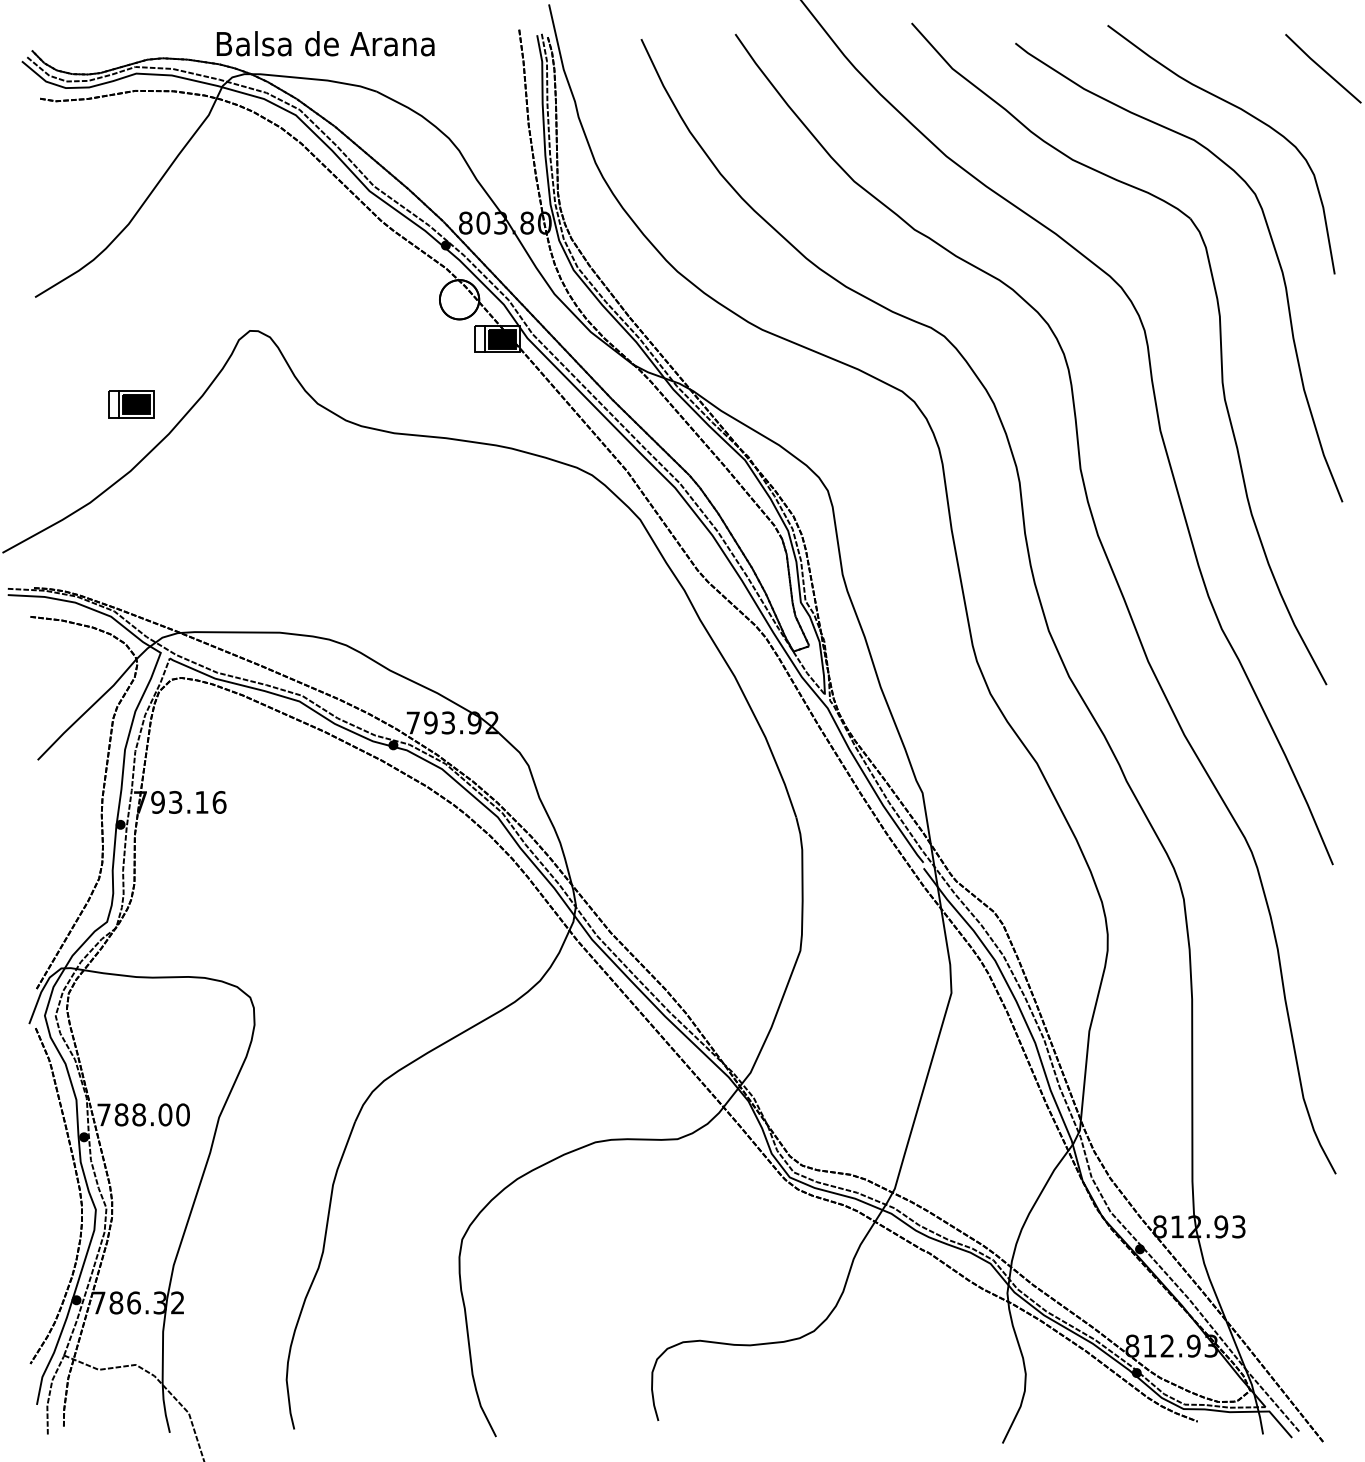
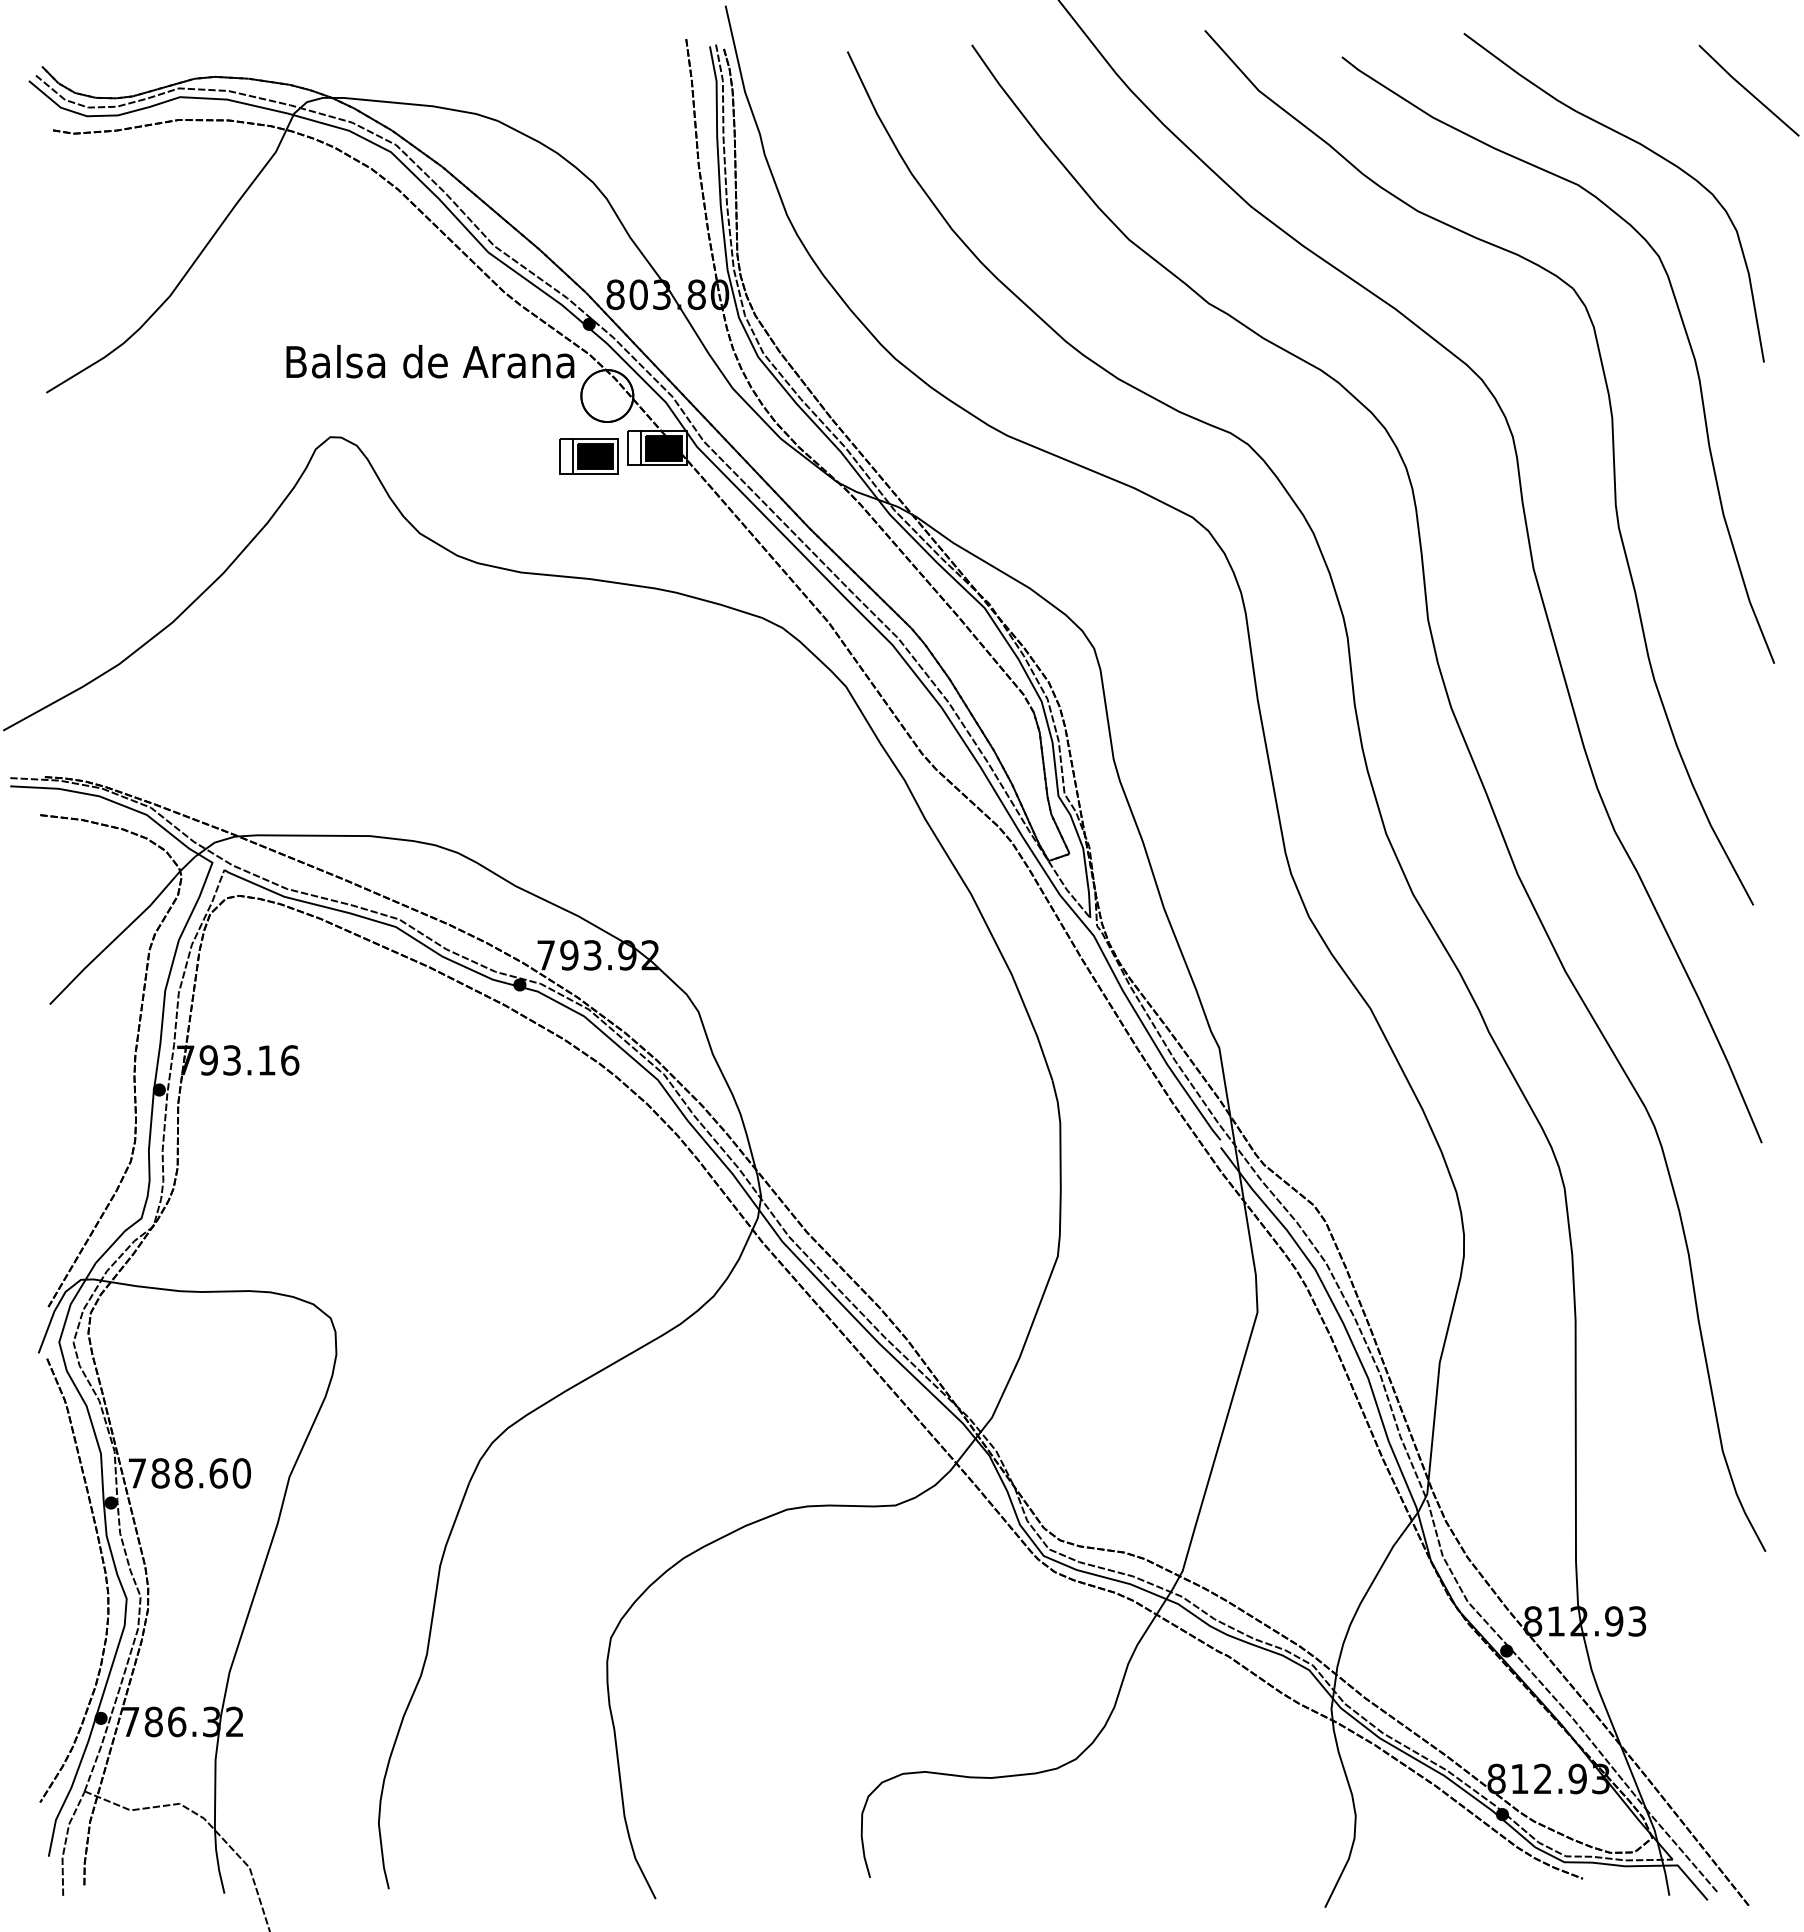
text: (325, 43) -> (430, 361), moved
part: (131, 404) -> (588, 456), moved
text: (165, 1114) -> (218, 1473), 788.00 -> 788.60

